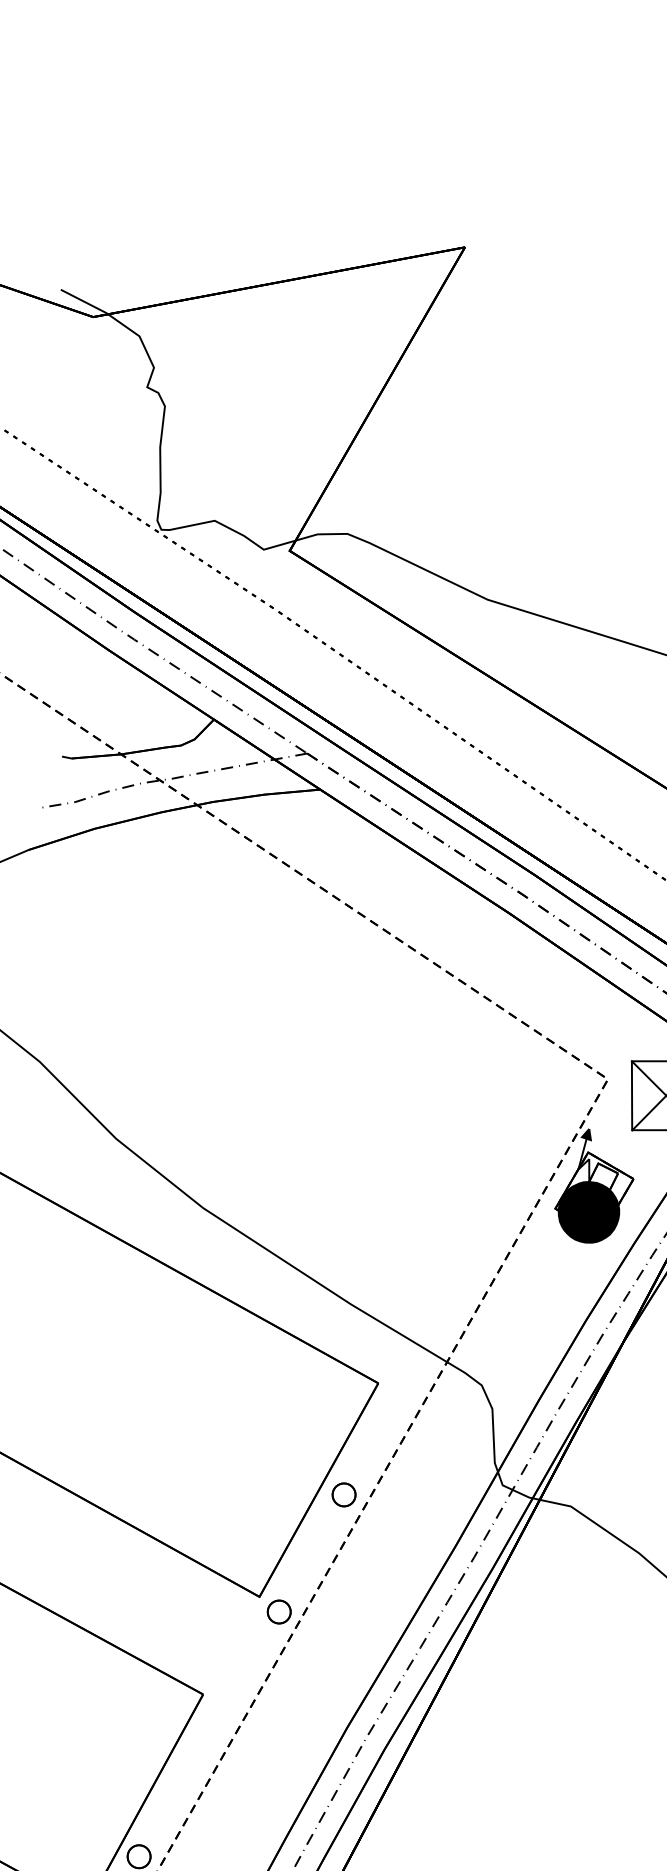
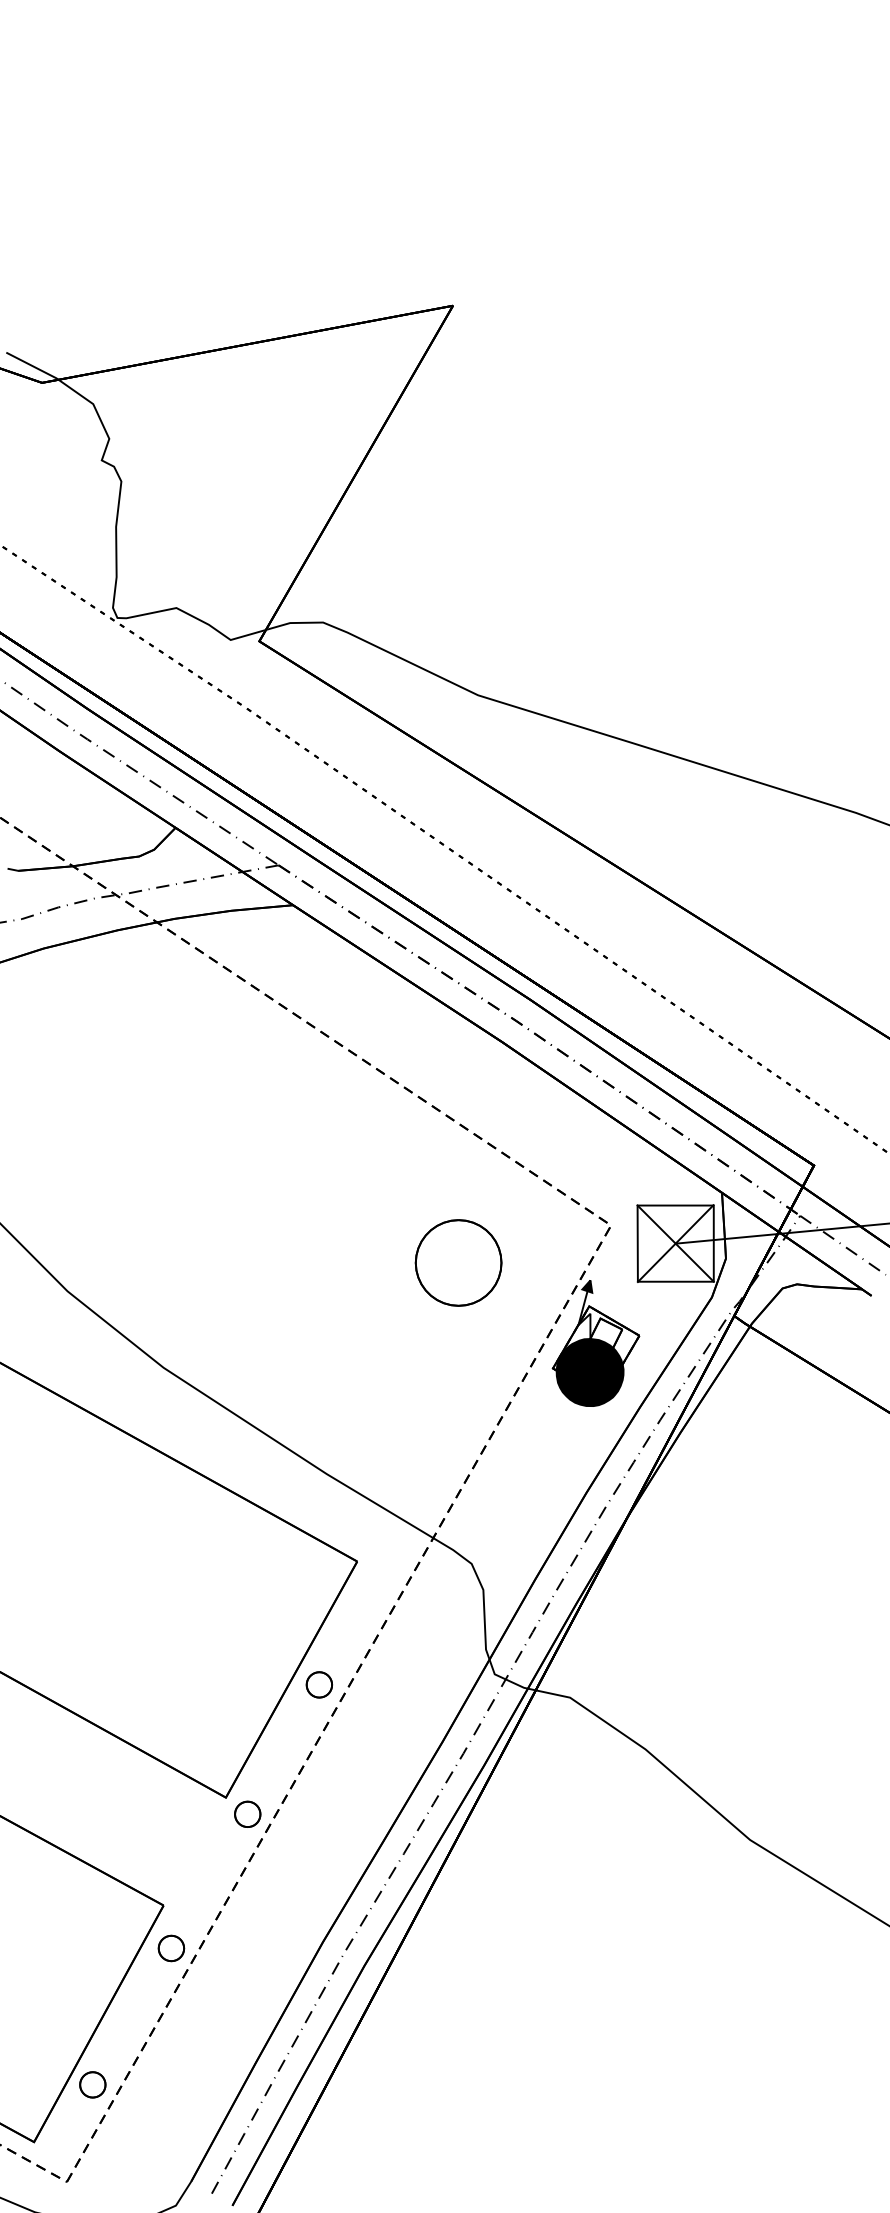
part: (469, 1112) -> (458, 1262), added
part: (210, 1733) -> (171, 1948), added

